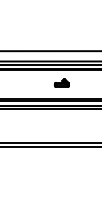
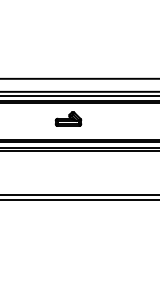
part: (61, 82) -> (68, 118), size x1.43

